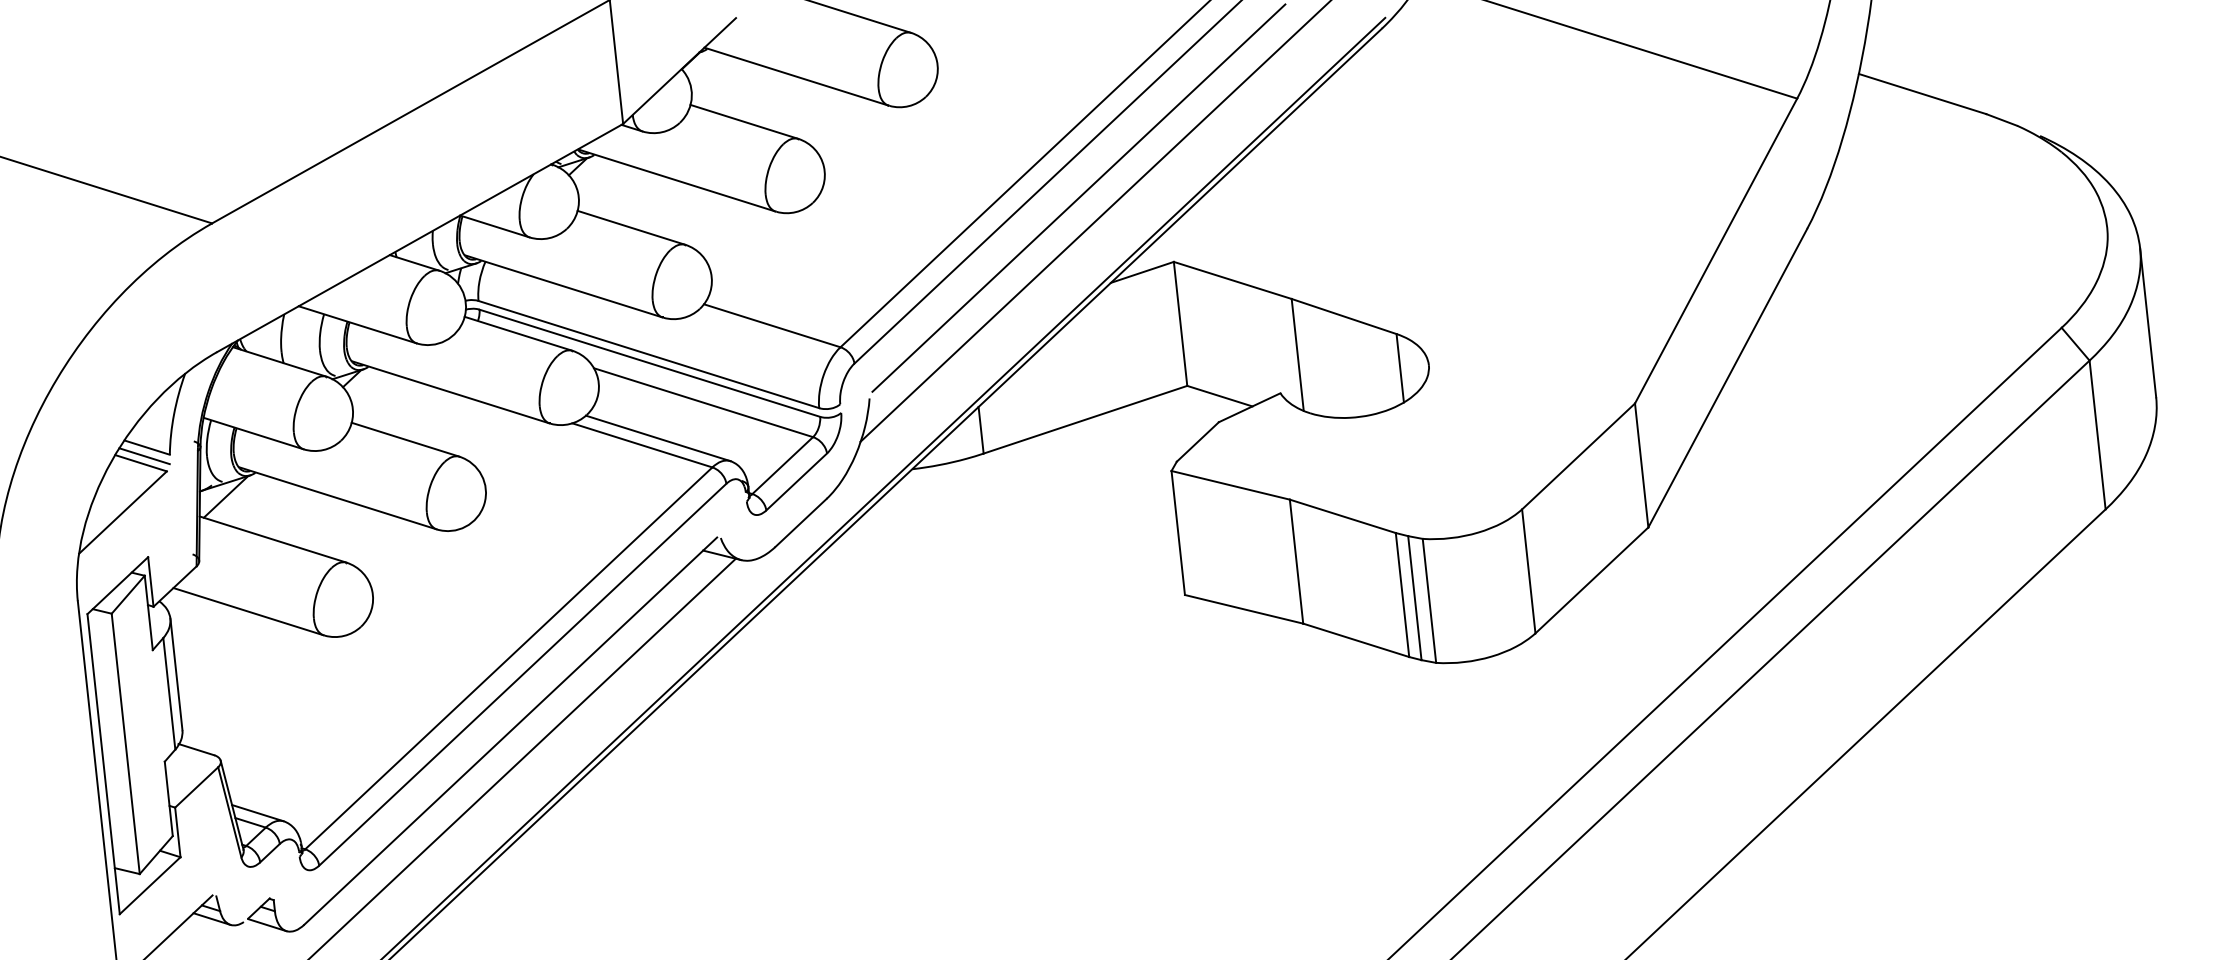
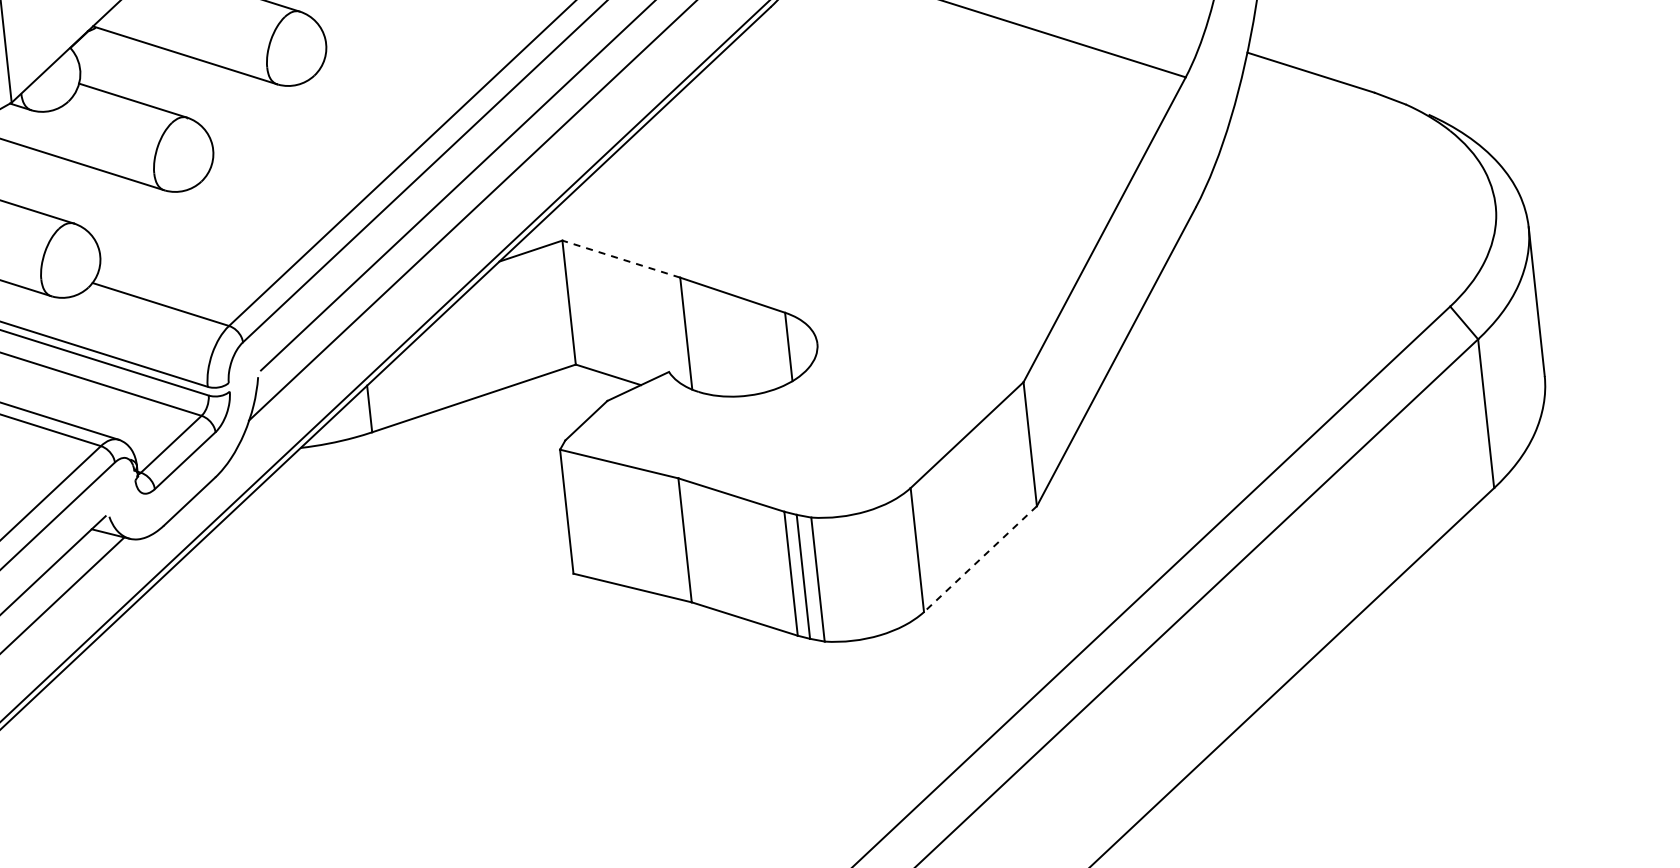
line: (1232, 280) -> (621, 259), solid -> dashed
line: (1591, 580) -> (980, 559), solid -> dashed

